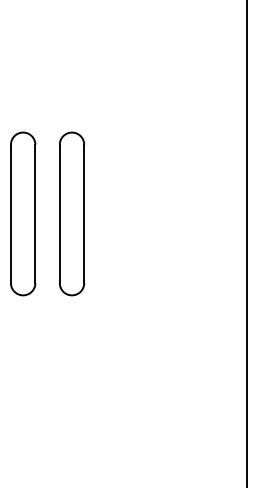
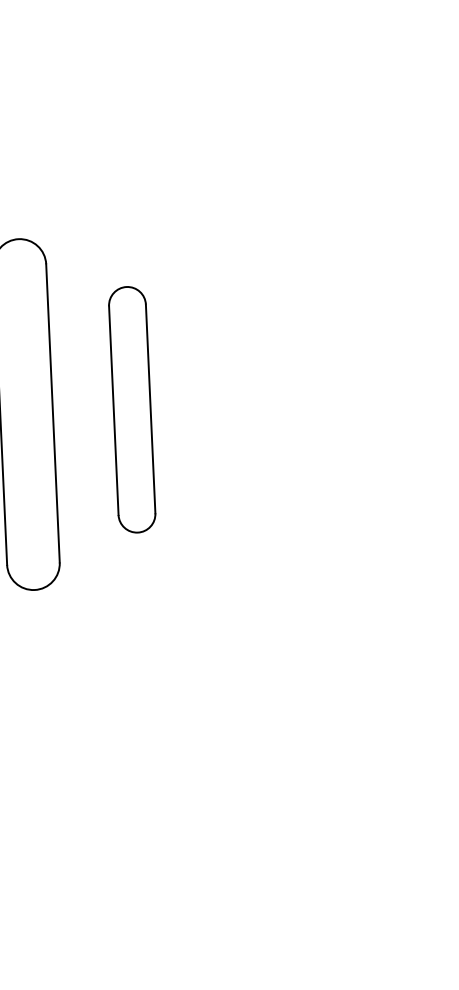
part: (72, 213) -> (132, 408), size x0.7

